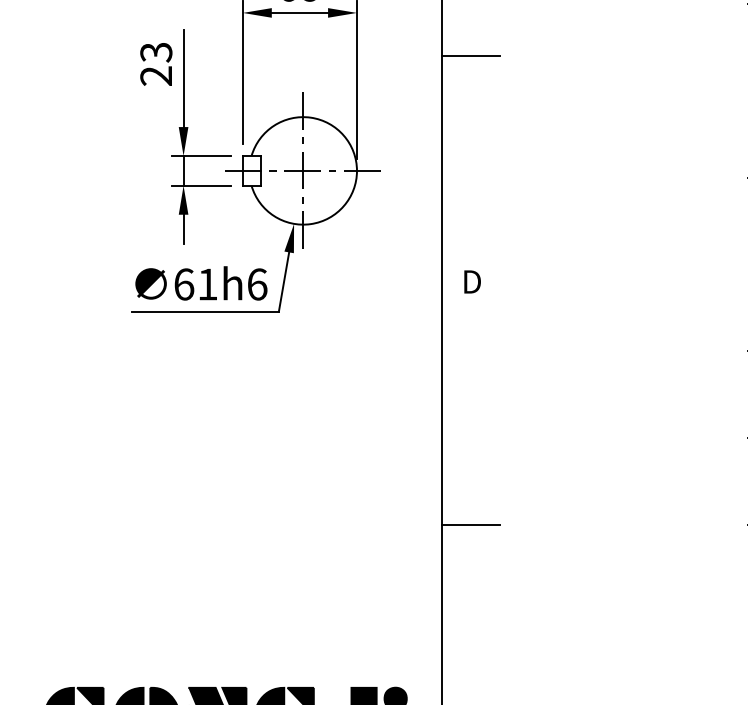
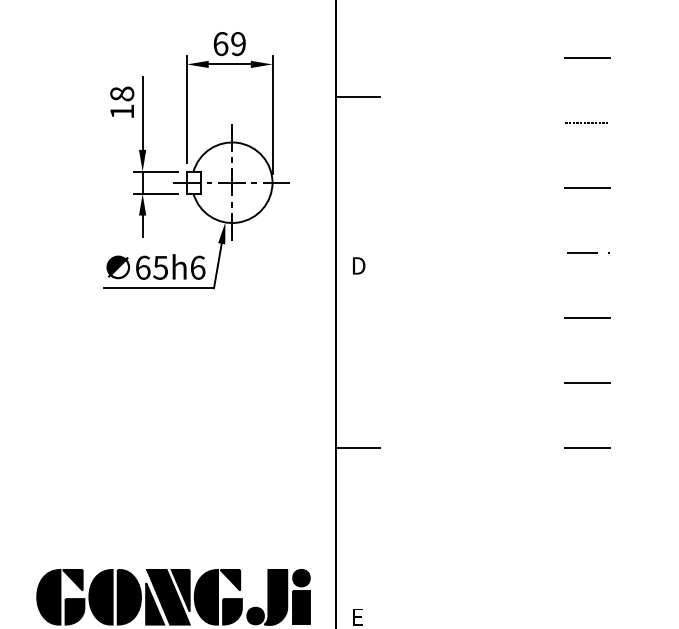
text: (156, 63) -> (122, 102), 23 -> 18
text: (207, 284) -> (160, 267), 61h6 -> 65h6

